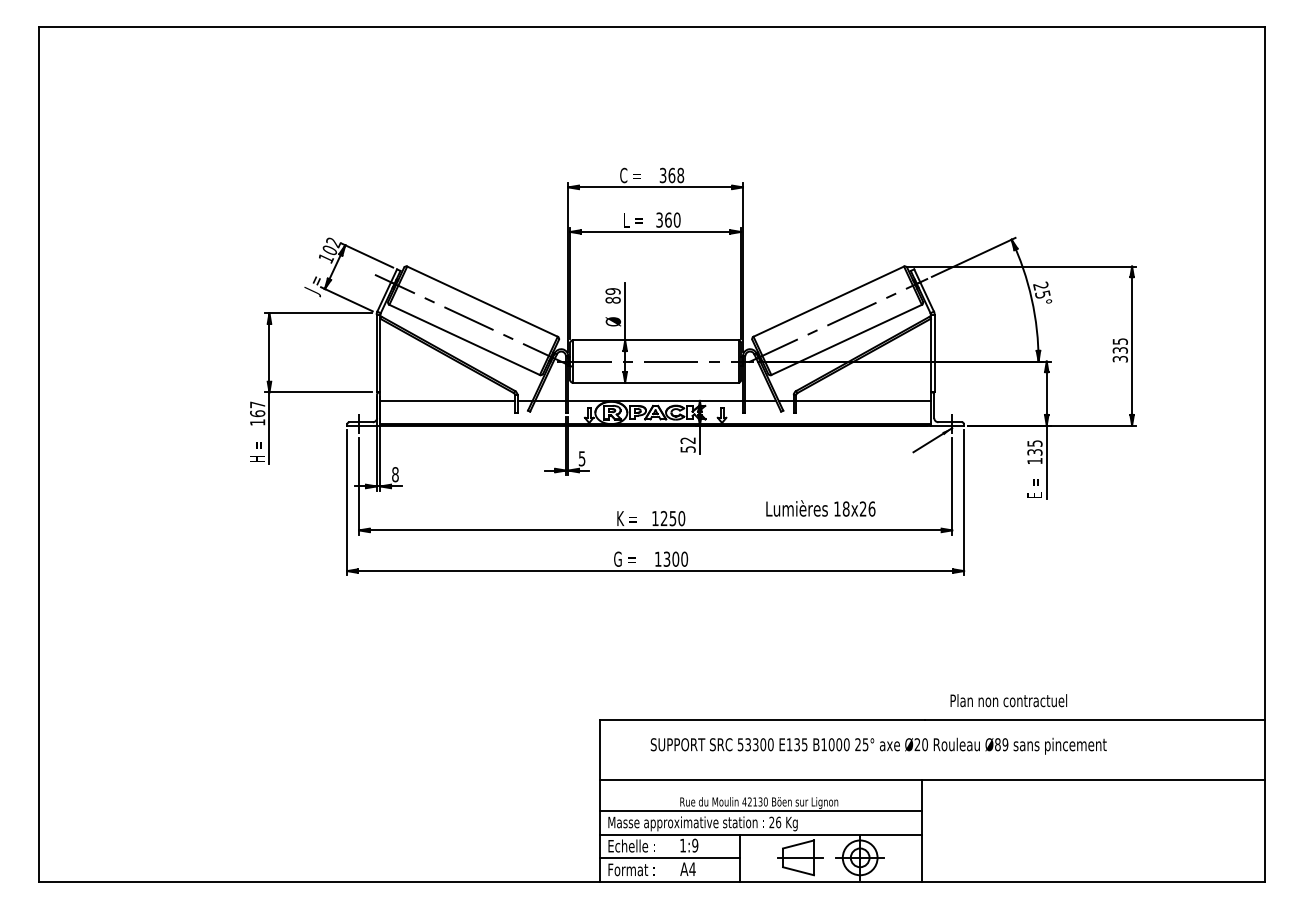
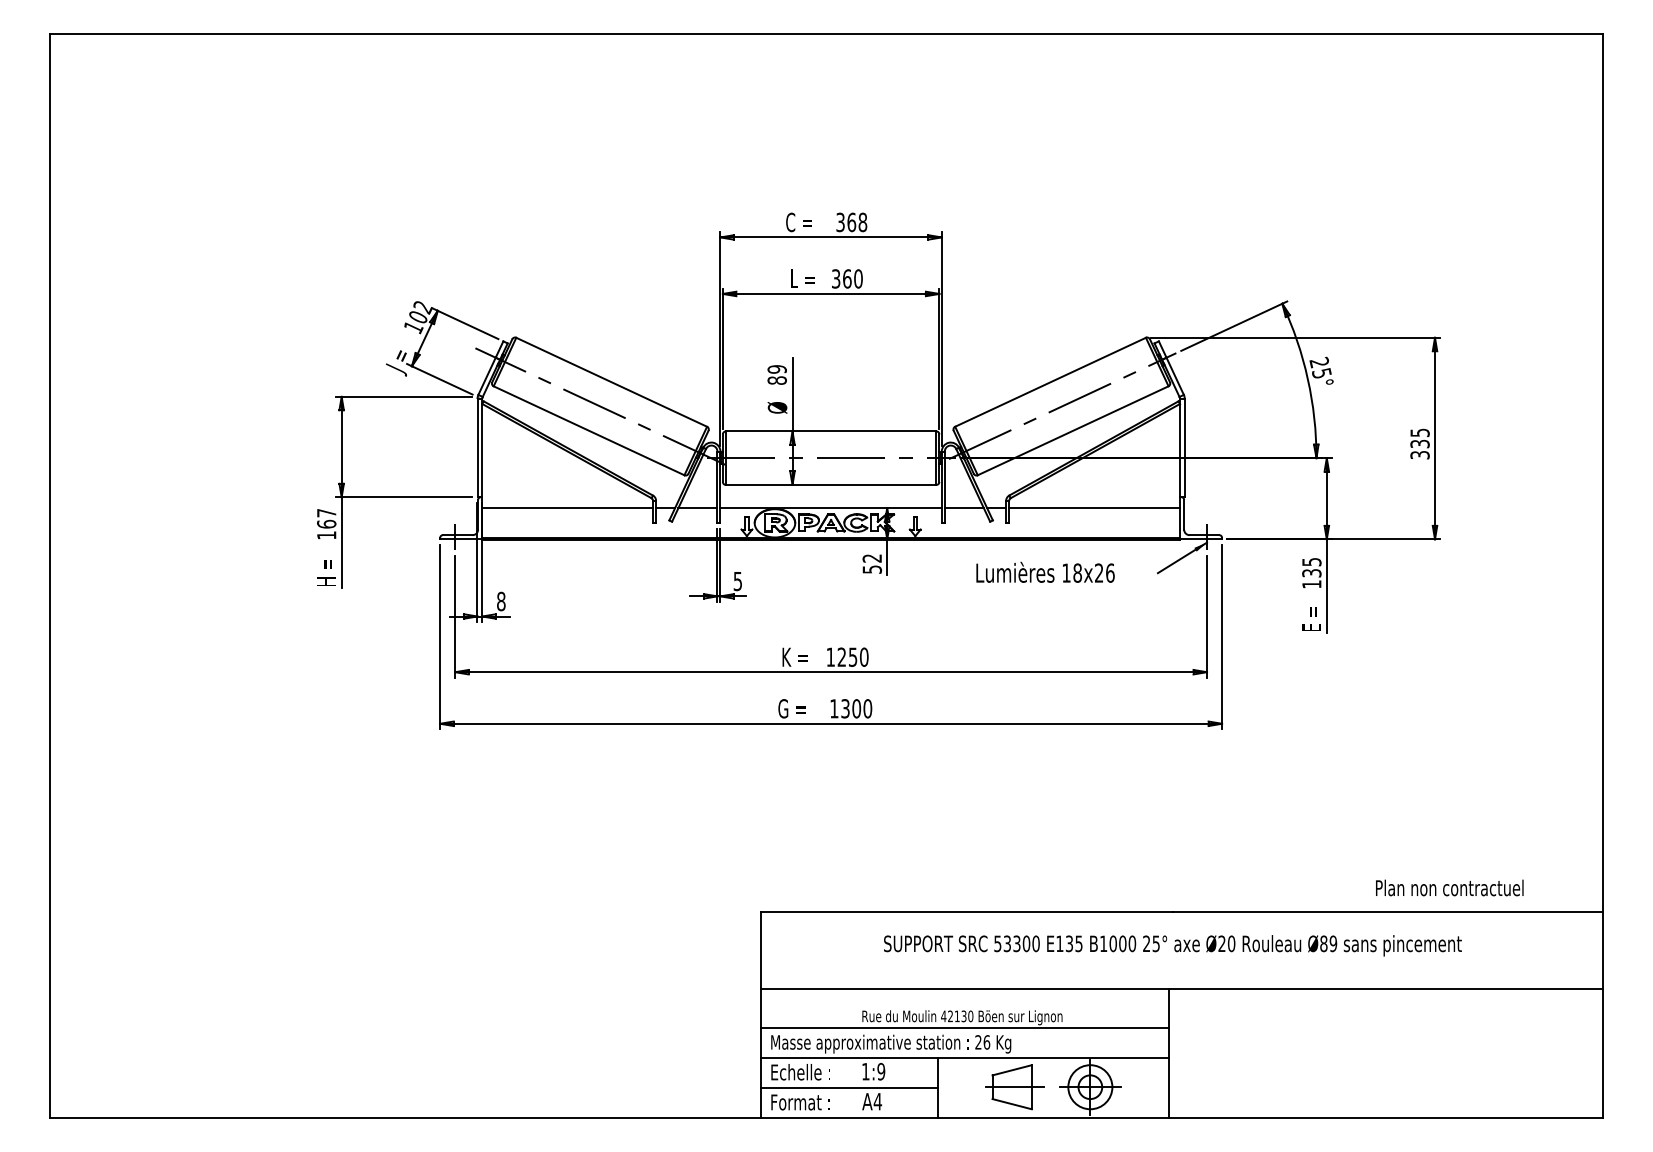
text: (820, 507) -> (1045, 571), moved
text: (1008, 700) -> (1449, 887), moved
text: (878, 746) -> (1172, 945), moved

